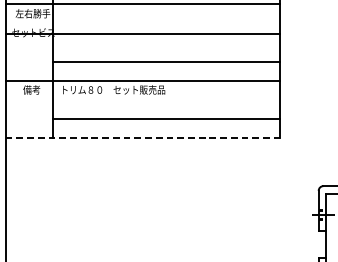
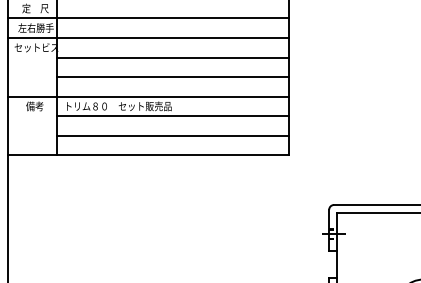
line: (142, 34) -> (148, 38), moved
line: (165, 42) -> (172, 57), added
line: (165, 99) -> (172, 116), added
line: (142, 137) -> (148, 155), dashed -> solid

